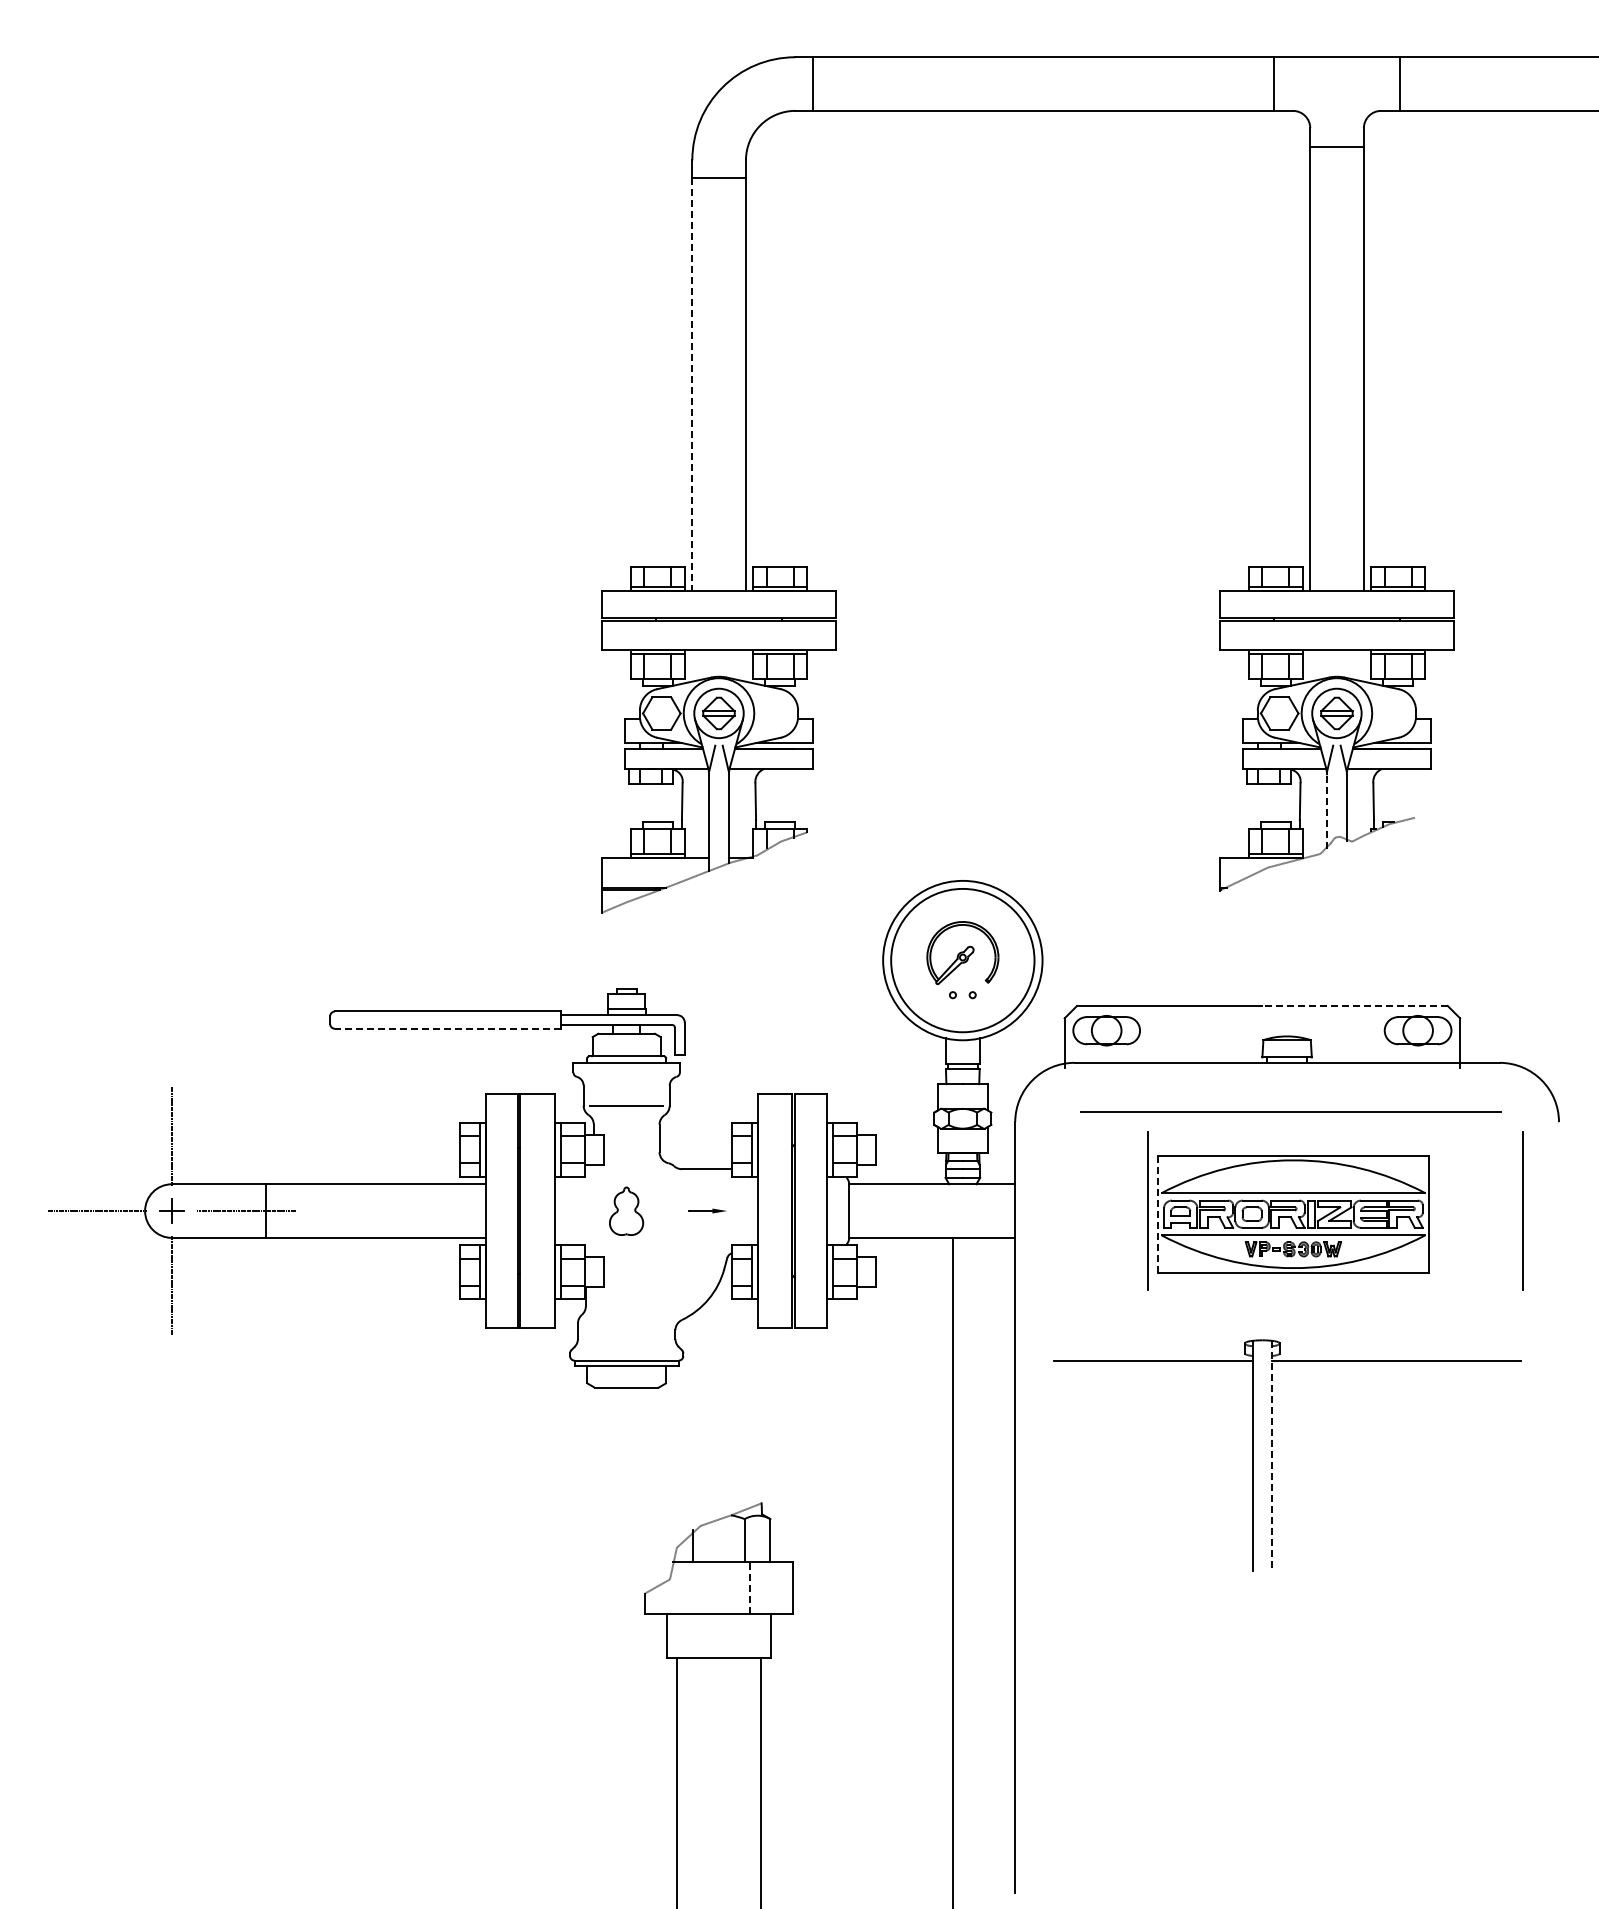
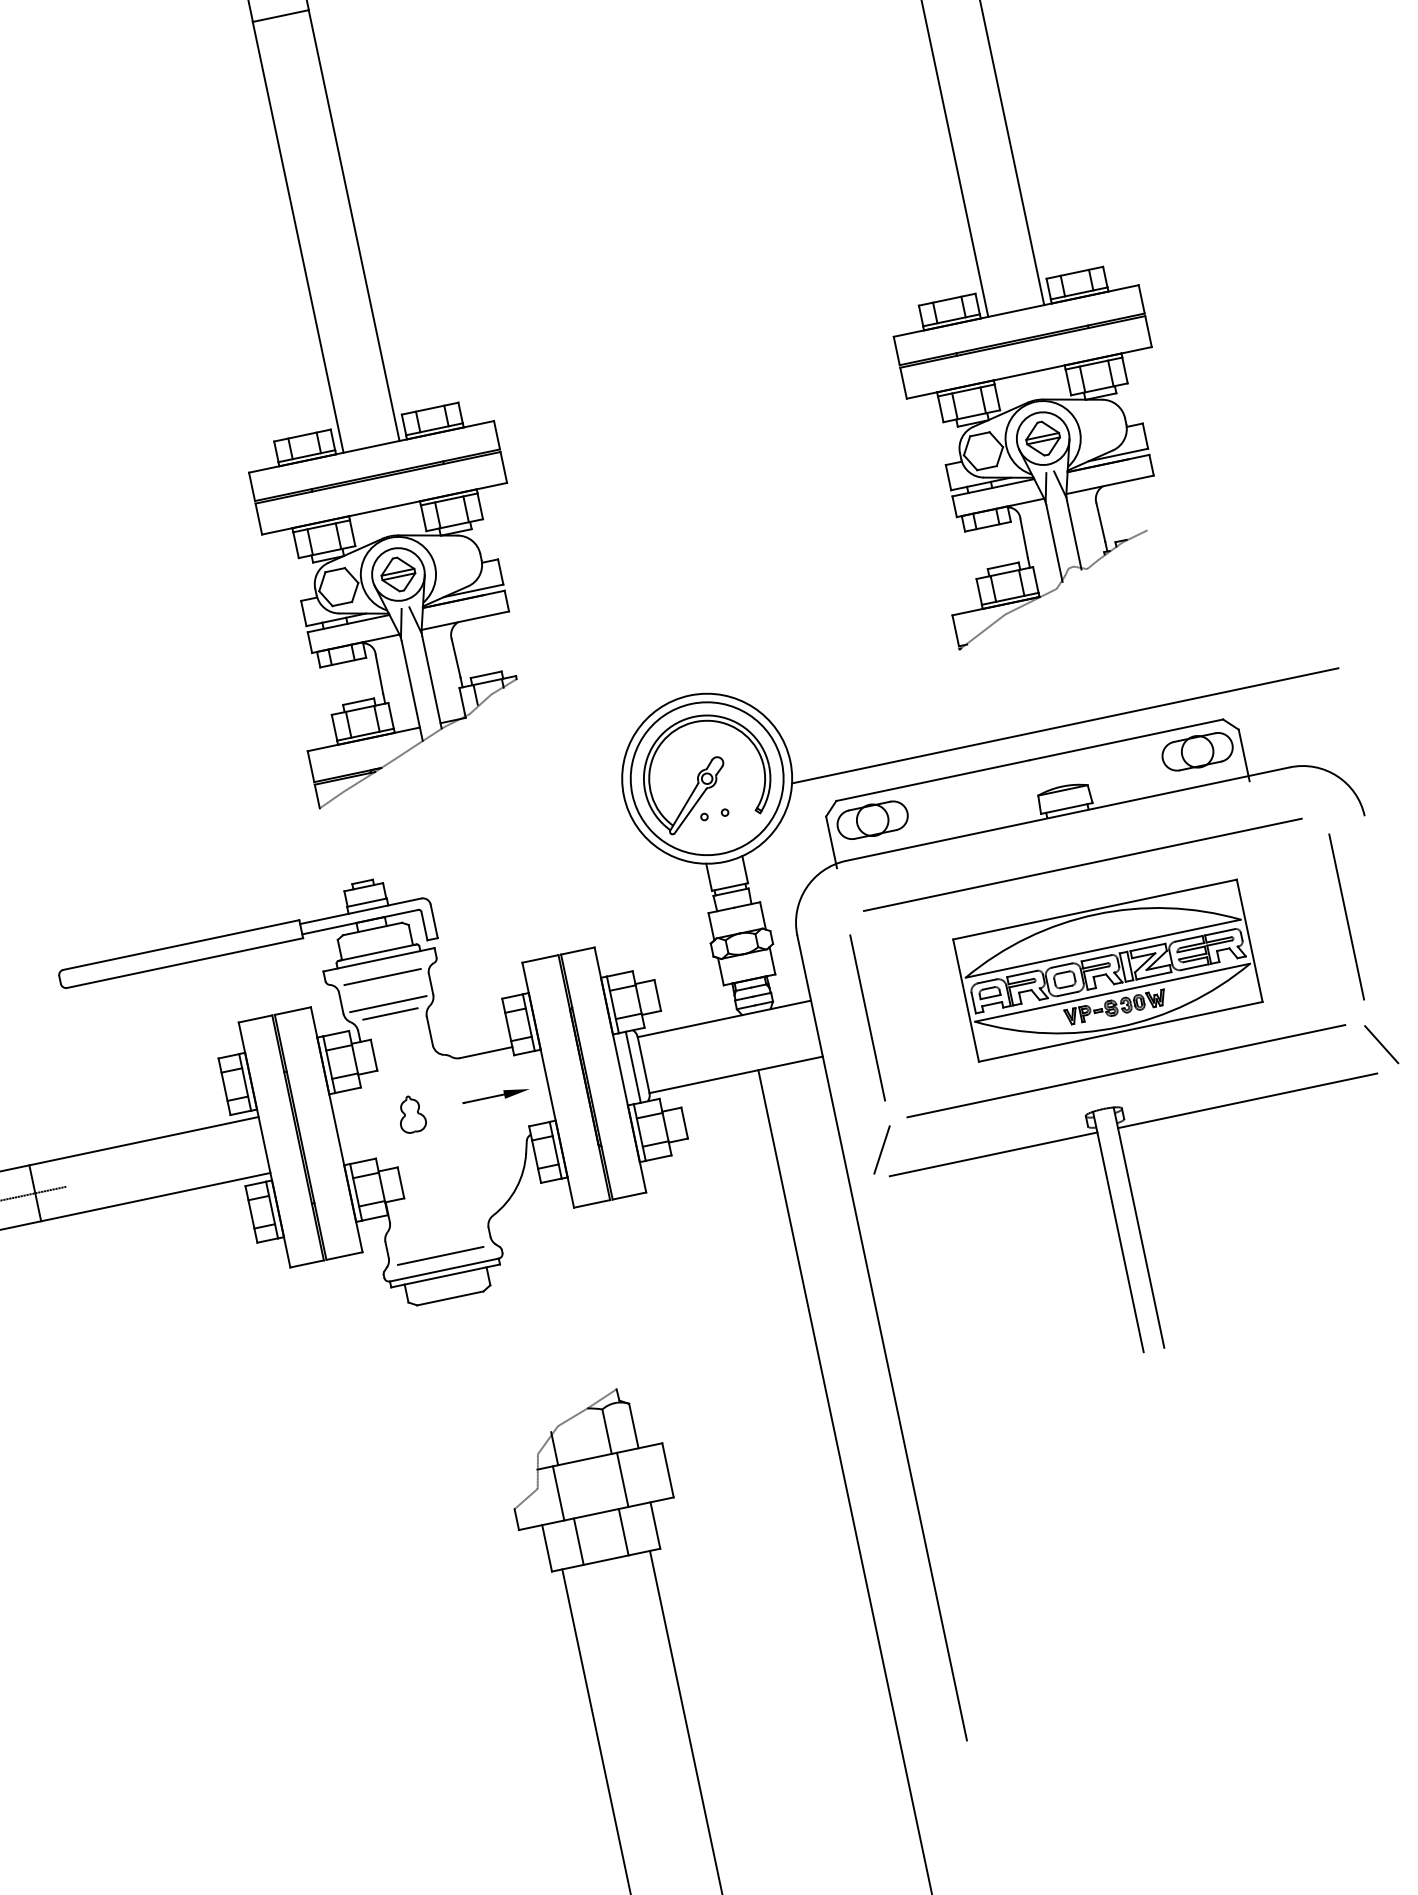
line: (692, 385) -> (298, 238), dashed -> solid
line: (1327, 811) -> (1054, 543), dashed -> solid
part: (962, 952) -> (705, 770), size x1.67
line: (1301, 981) -> (1065, 726), added
line: (1355, 1005) -> (1126, 739), dashed -> solid
line: (447, 1028) -> (184, 962), dashed -> solid
line: (626, 1079) -> (382, 976), added
line: (626, 1115) -> (390, 1014), added
part: (707, 1210) -> (495, 1095), size x1.67
line: (1147, 1210) -> (867, 1017), moved
part: (626, 1211) -> (411, 1114), size x0.71
line: (839, 1211) -> (633, 1067), added
line: (1157, 1214) -> (966, 1000), dashed -> solid
line: (1290, 1309) -> (1125, 1070), added
line: (1051, 1334) -> (881, 1149), added
line: (1529, 1334) -> (1380, 1044), added
line: (625, 1346) -> (440, 1255), added
line: (1272, 1456) -> (1139, 1228), dashed -> solid
line: (688, 1587) -> (558, 1493), added
line: (749, 1587) -> (622, 1479), dashed -> solid
line: (697, 1635) -> (578, 1541), added
line: (740, 1635) -> (623, 1531), added

